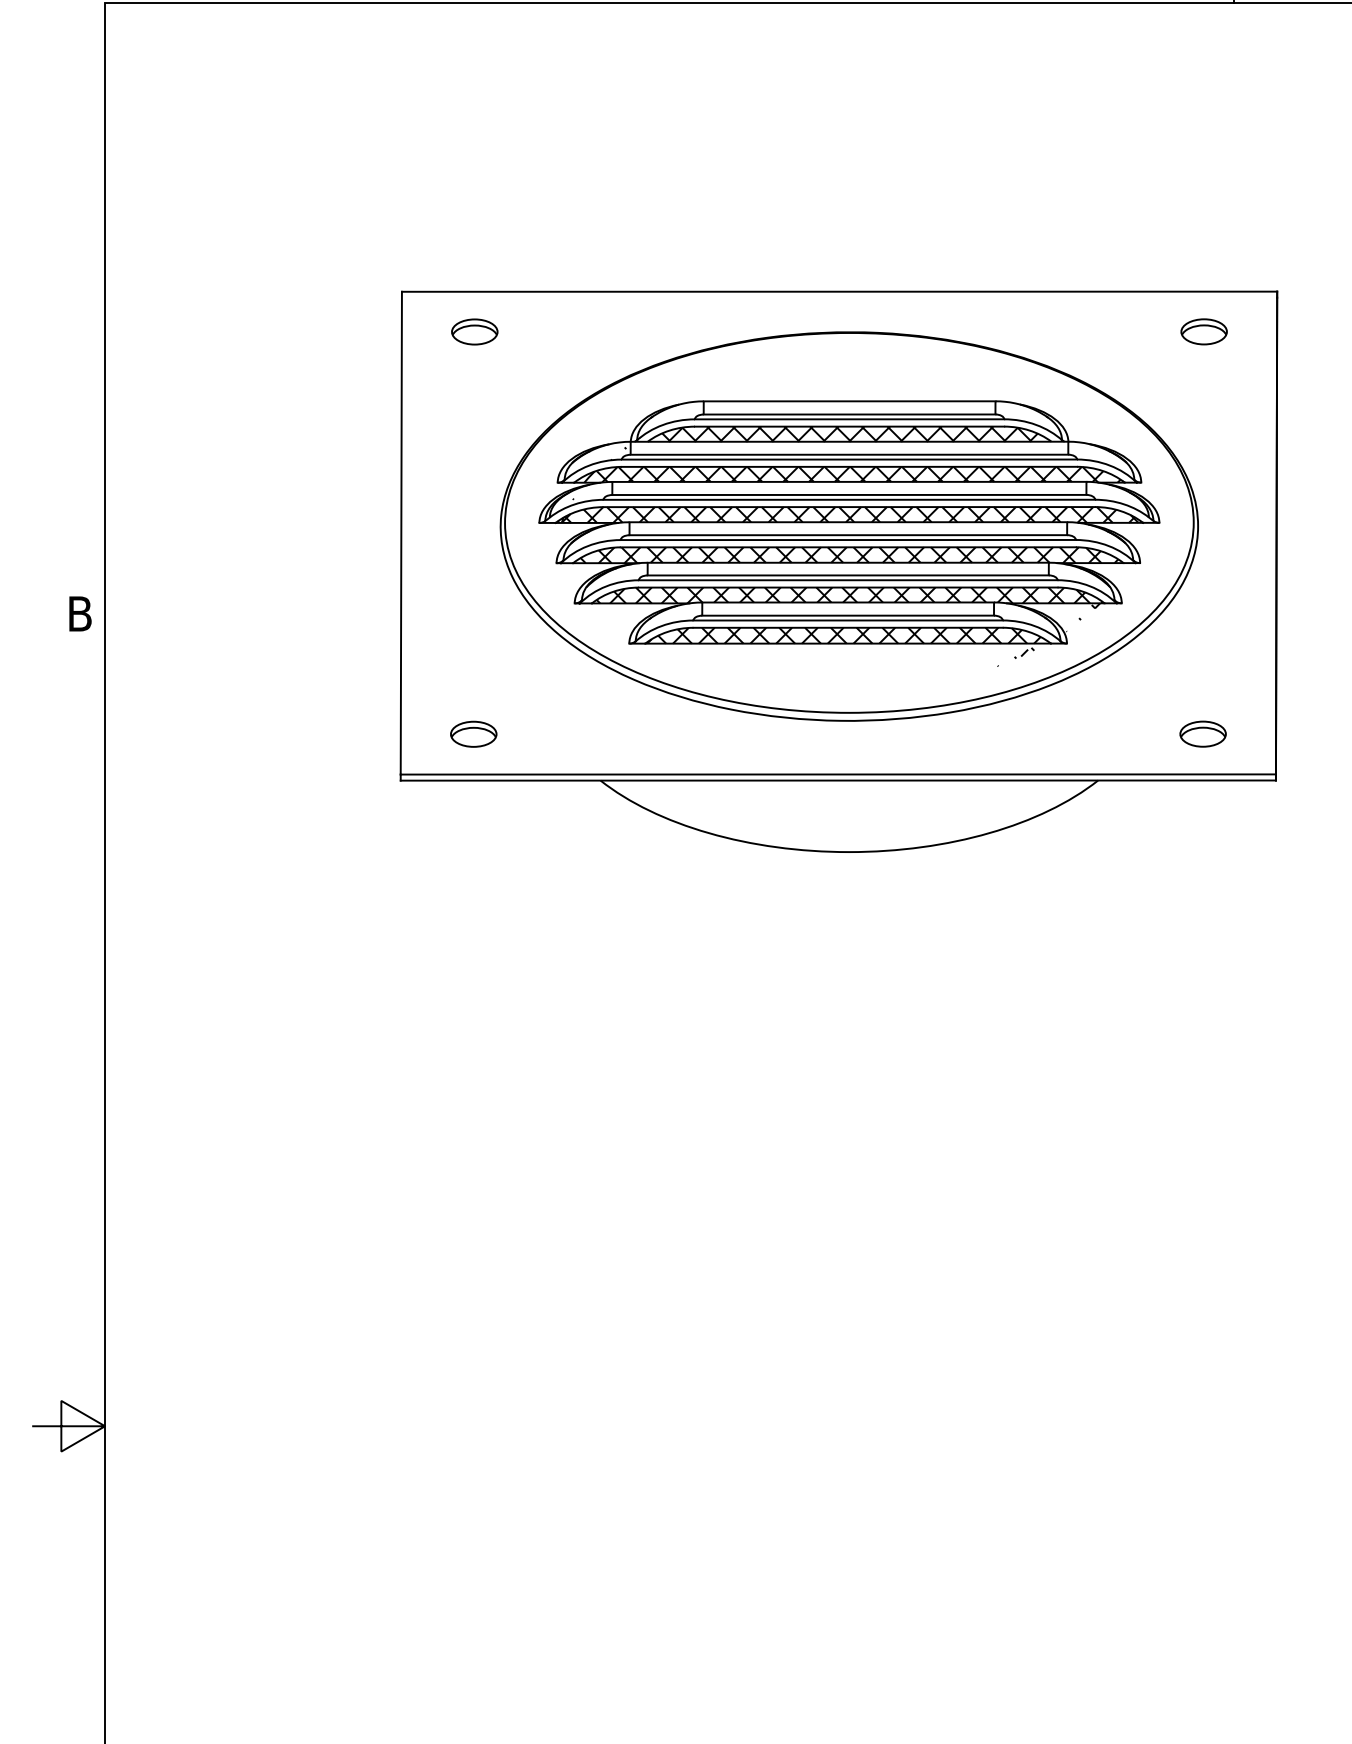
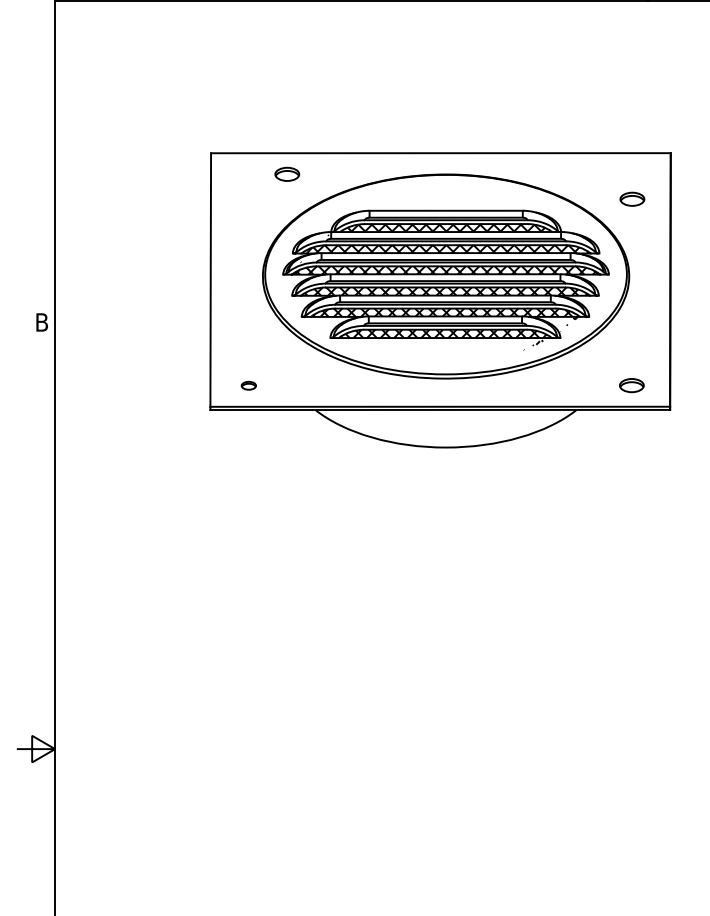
part: (475, 330) -> (287, 173), moved
part: (1204, 330) -> (632, 198), moved
part: (473, 733) -> (248, 385), size x0.6

